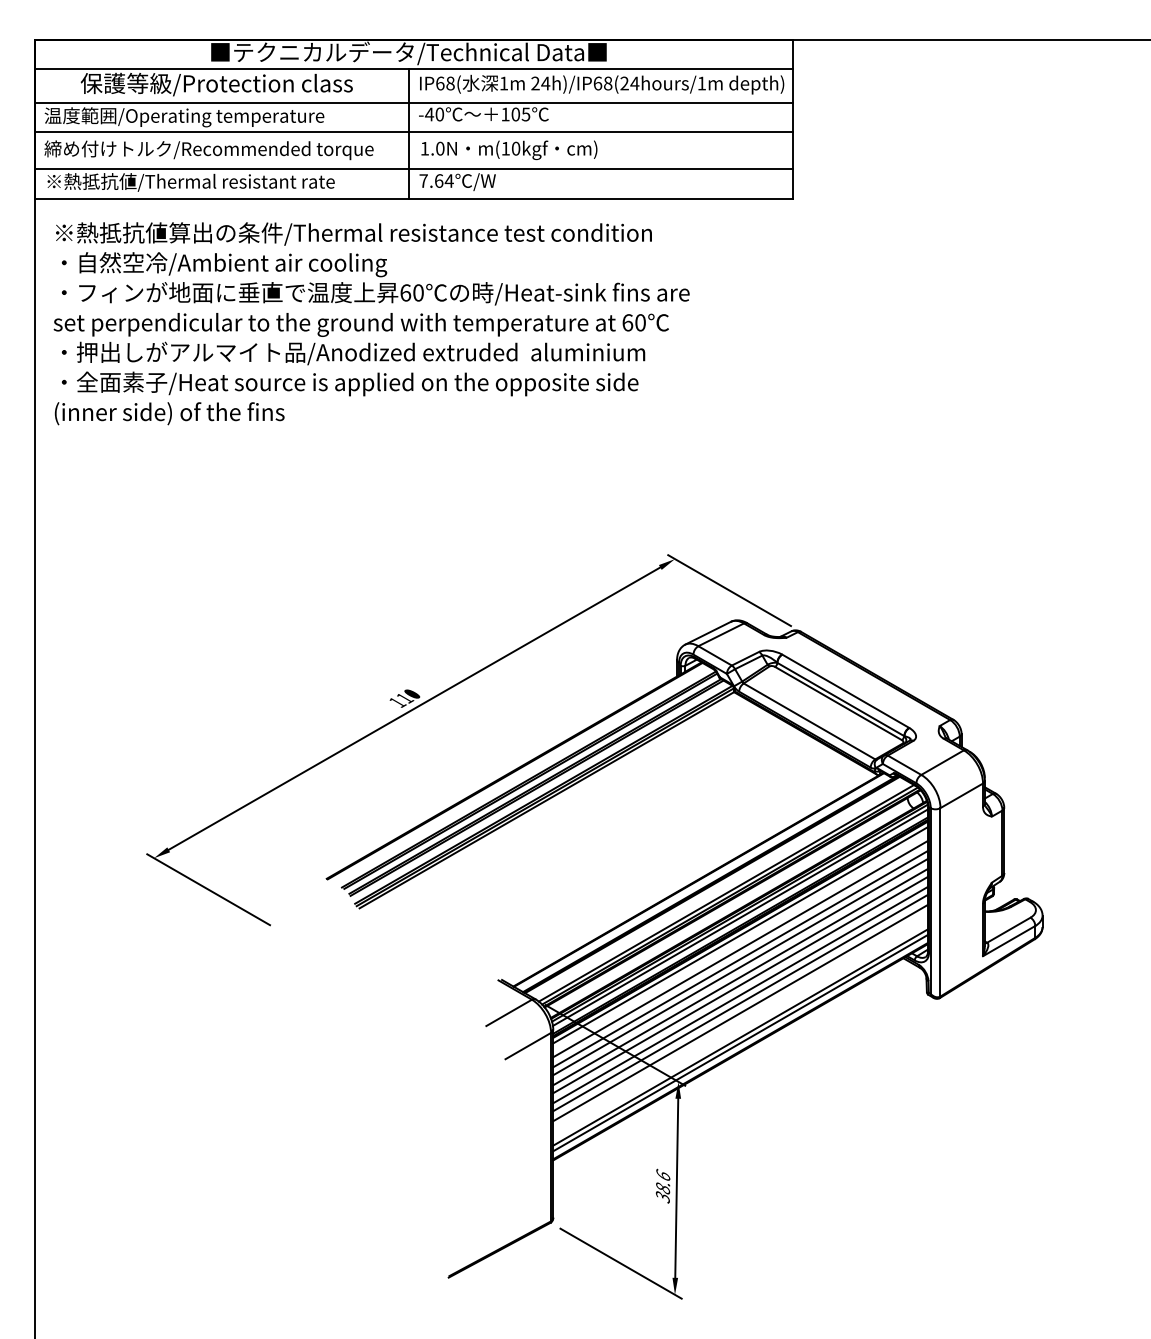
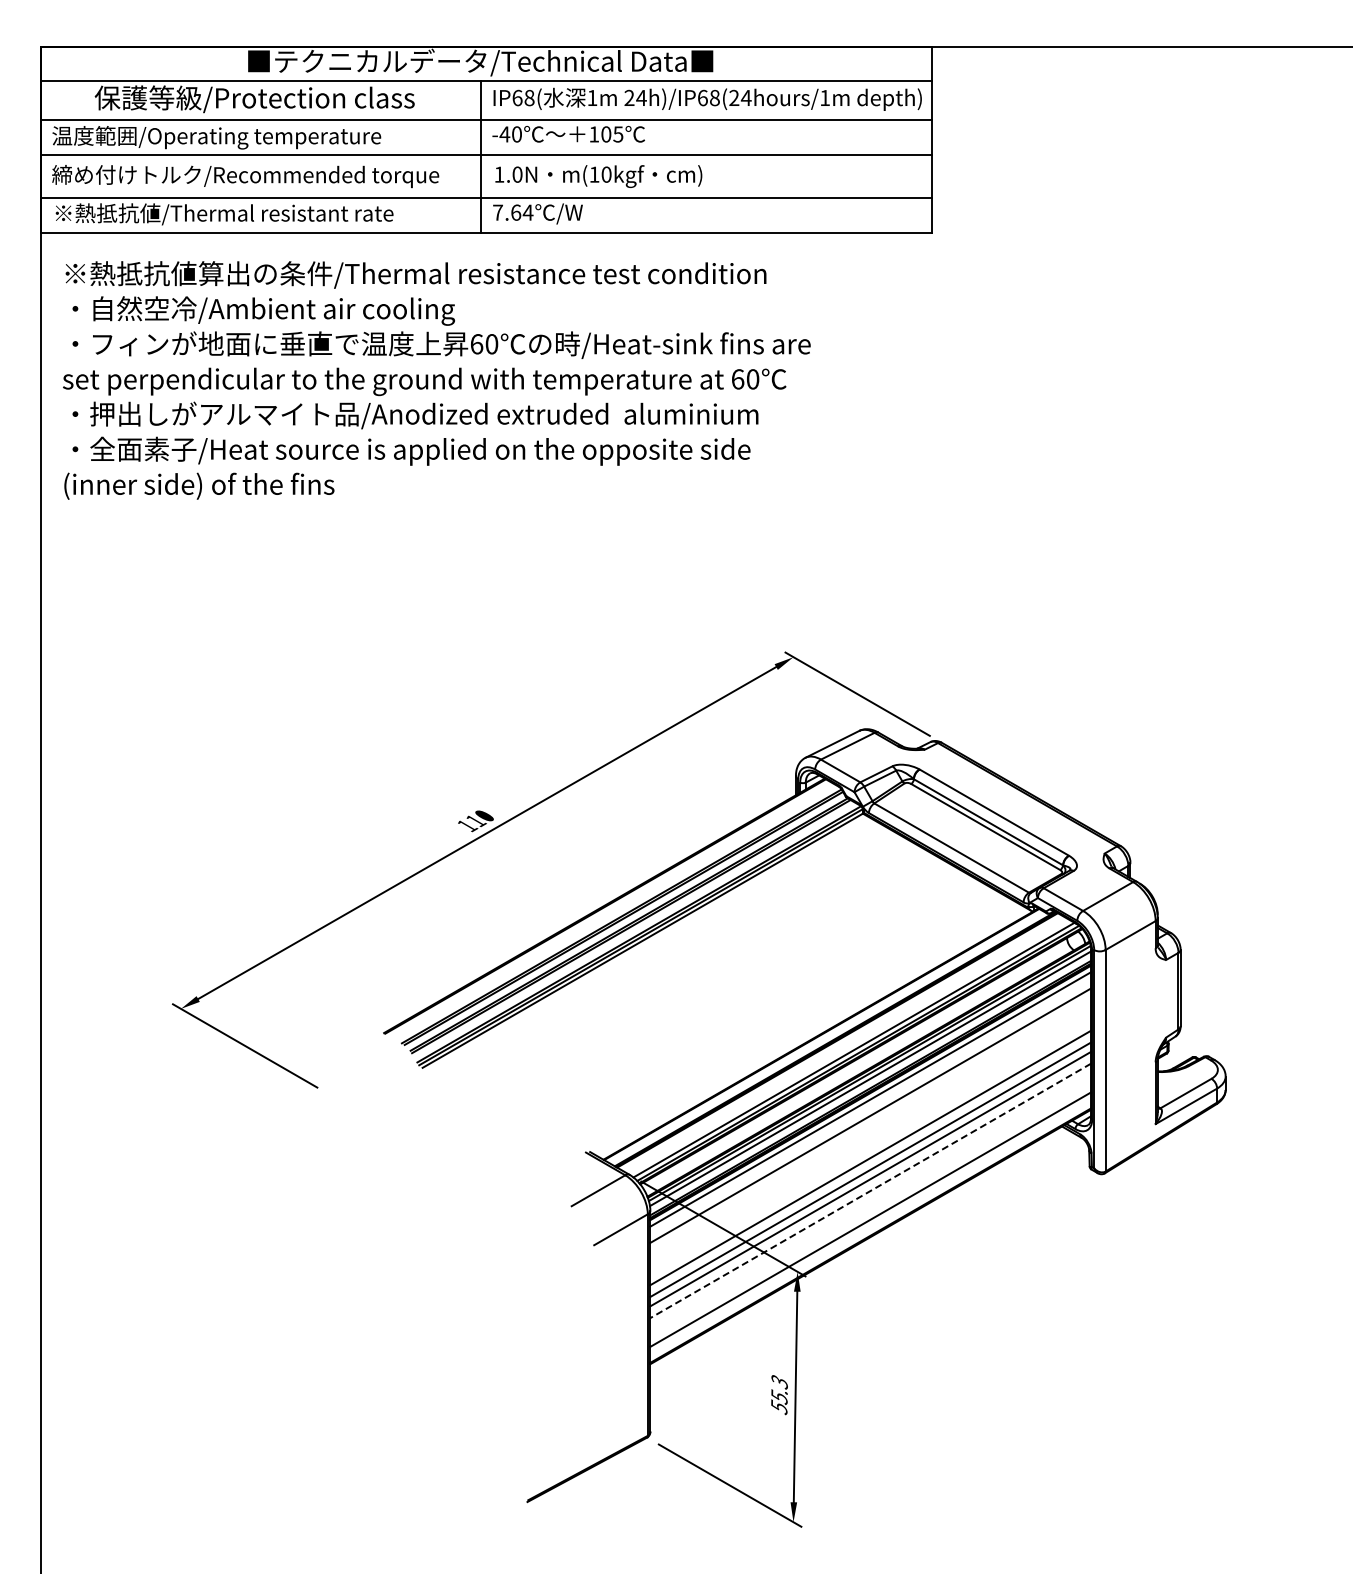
line: (740, 959) -> (870, 1127), removed
line: (740, 966) -> (870, 1136), removed
line: (740, 976) -> (870, 1148), removed
line: (740, 1013) -> (870, 1191), solid -> dashed
line: (740, 1043) -> (870, 1226), removed
text: (663, 1185) -> (779, 1393), 38.6 -> 55.3

